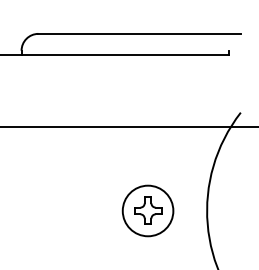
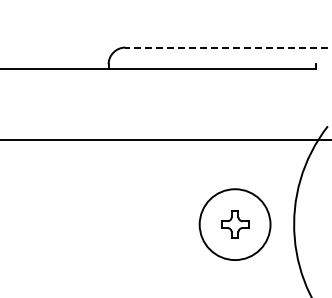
line: (139, 33) -> (226, 47), solid -> dashed
circle: (147, 210) -> (234, 224), size x1.4

